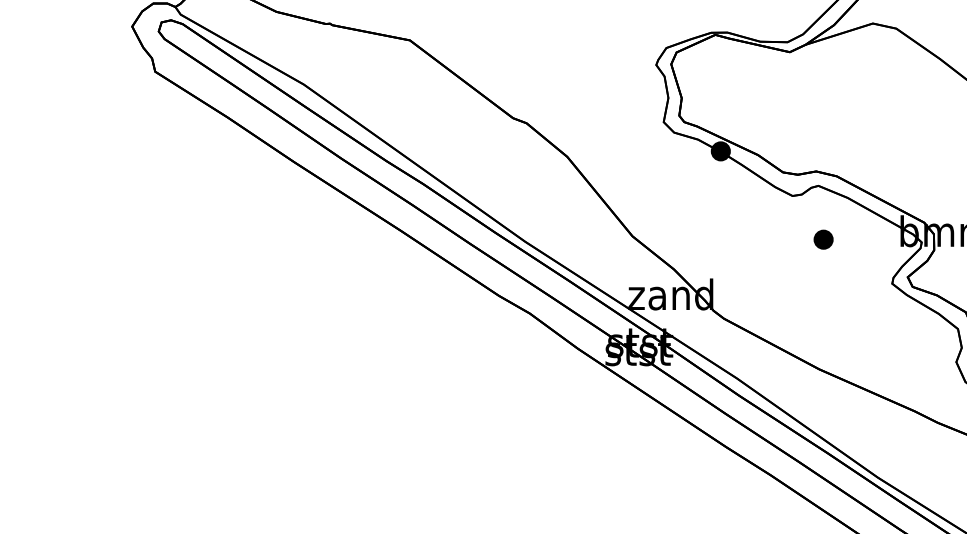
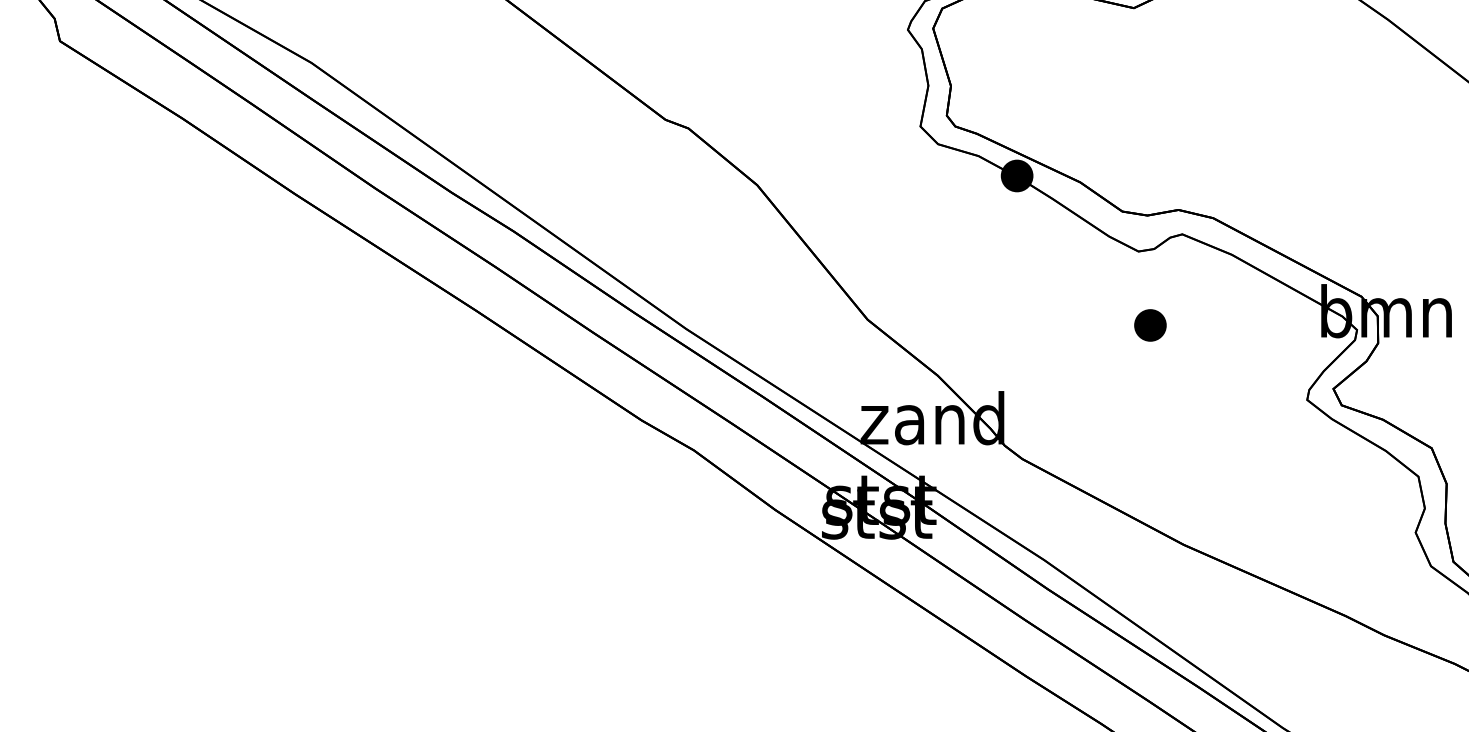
part: (823, 239) -> (1150, 325), moved

